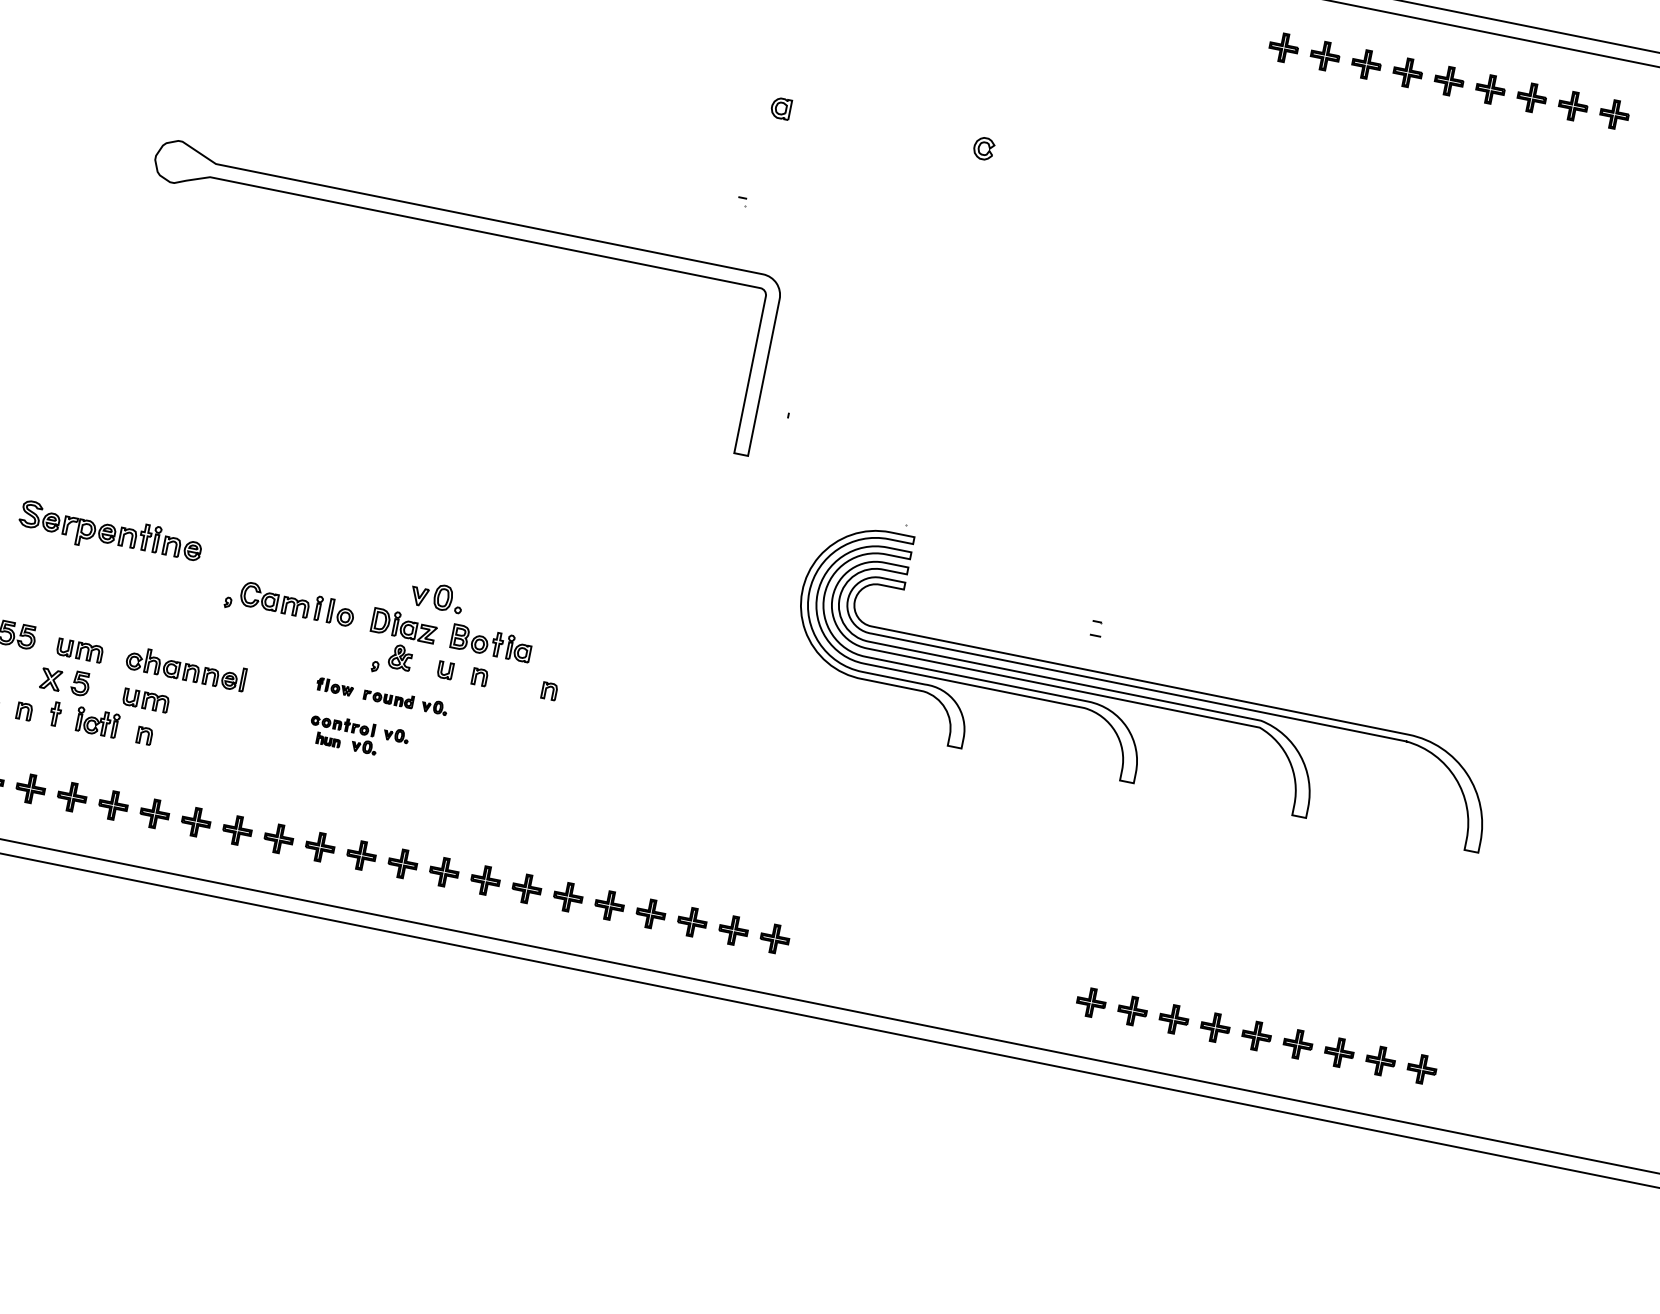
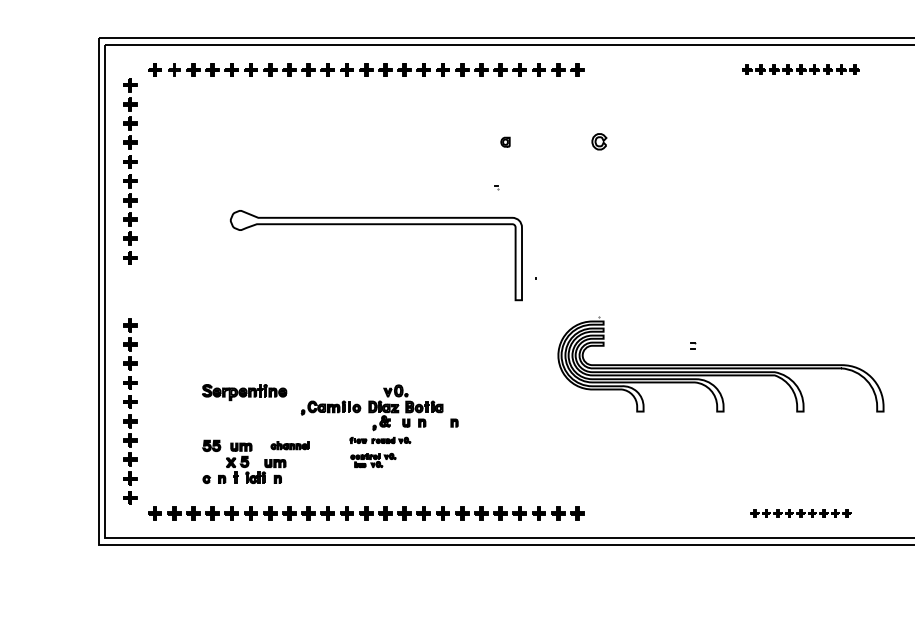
part: (1447, 80) -> (800, 69), size x0.7
part: (983, 147) -> (599, 141), size x1.6
part: (186, 668) -> (290, 445), size x0.7
part: (1255, 1036) -> (800, 513), size x0.6

